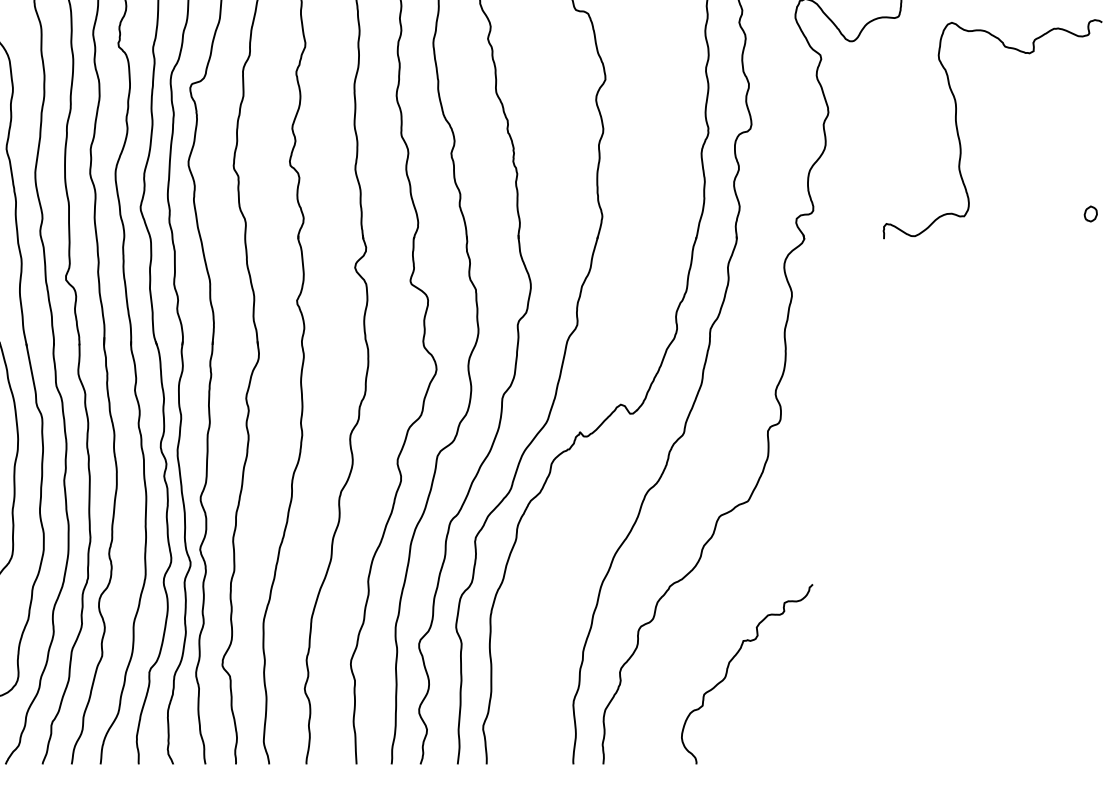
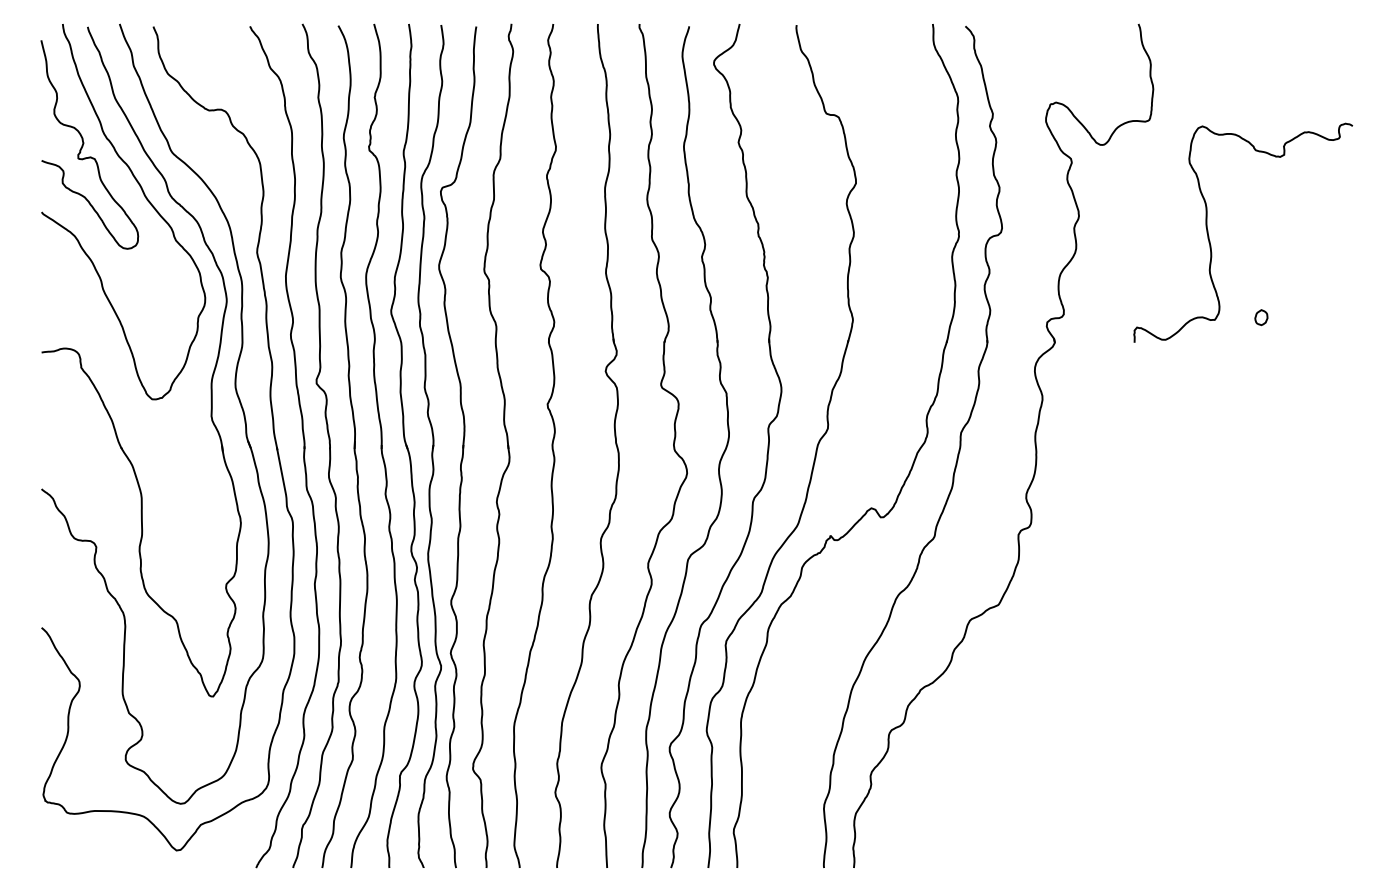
part: (1090, 213) -> (1261, 317), moved
curve: (728, 667) -> (979, 771), removed

